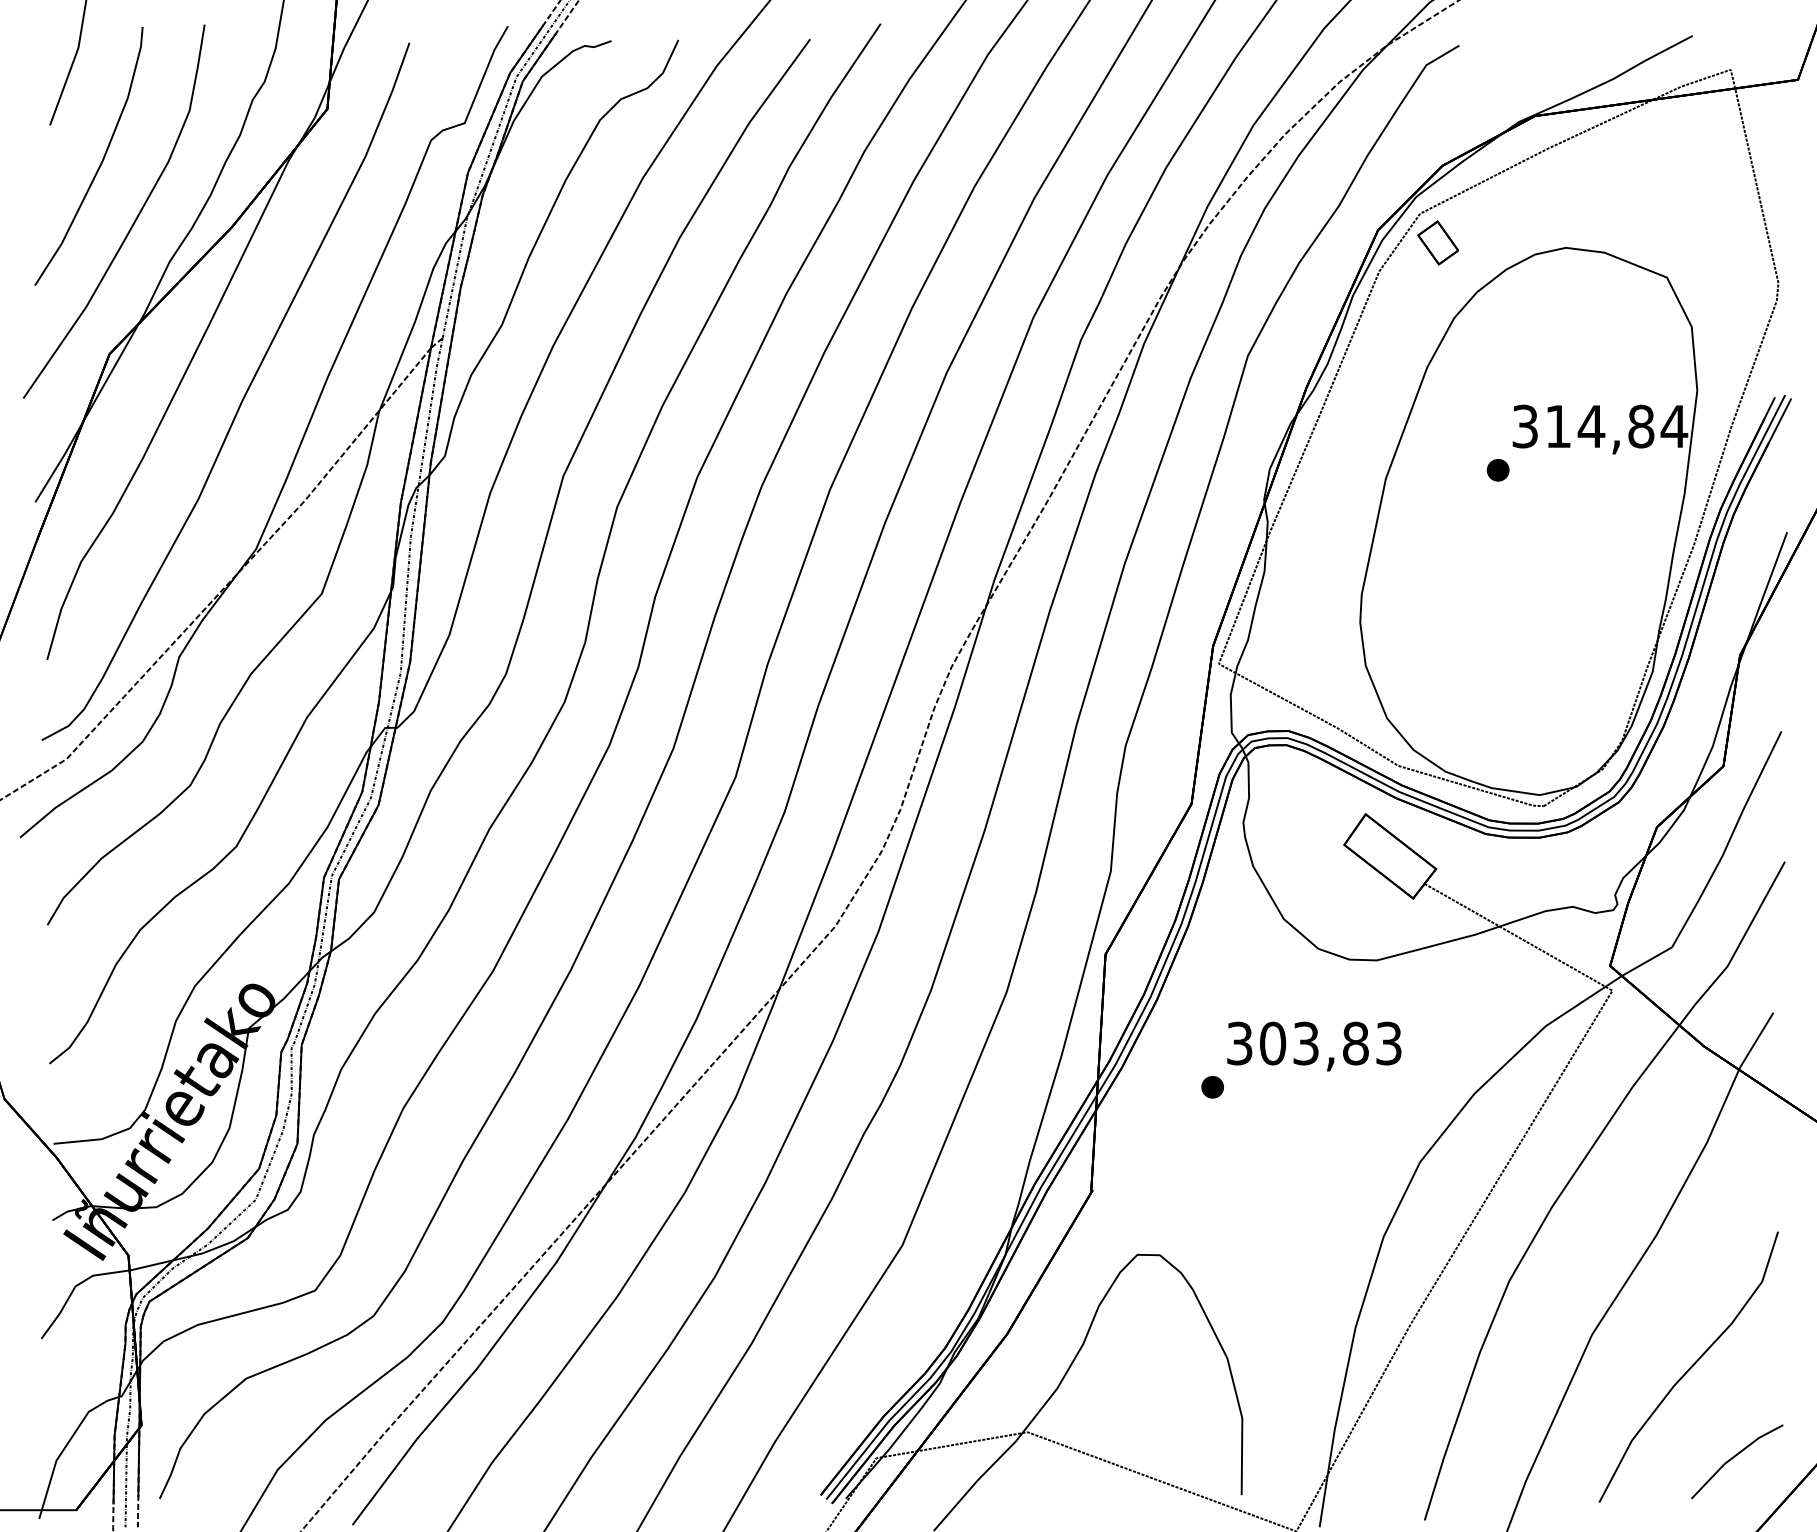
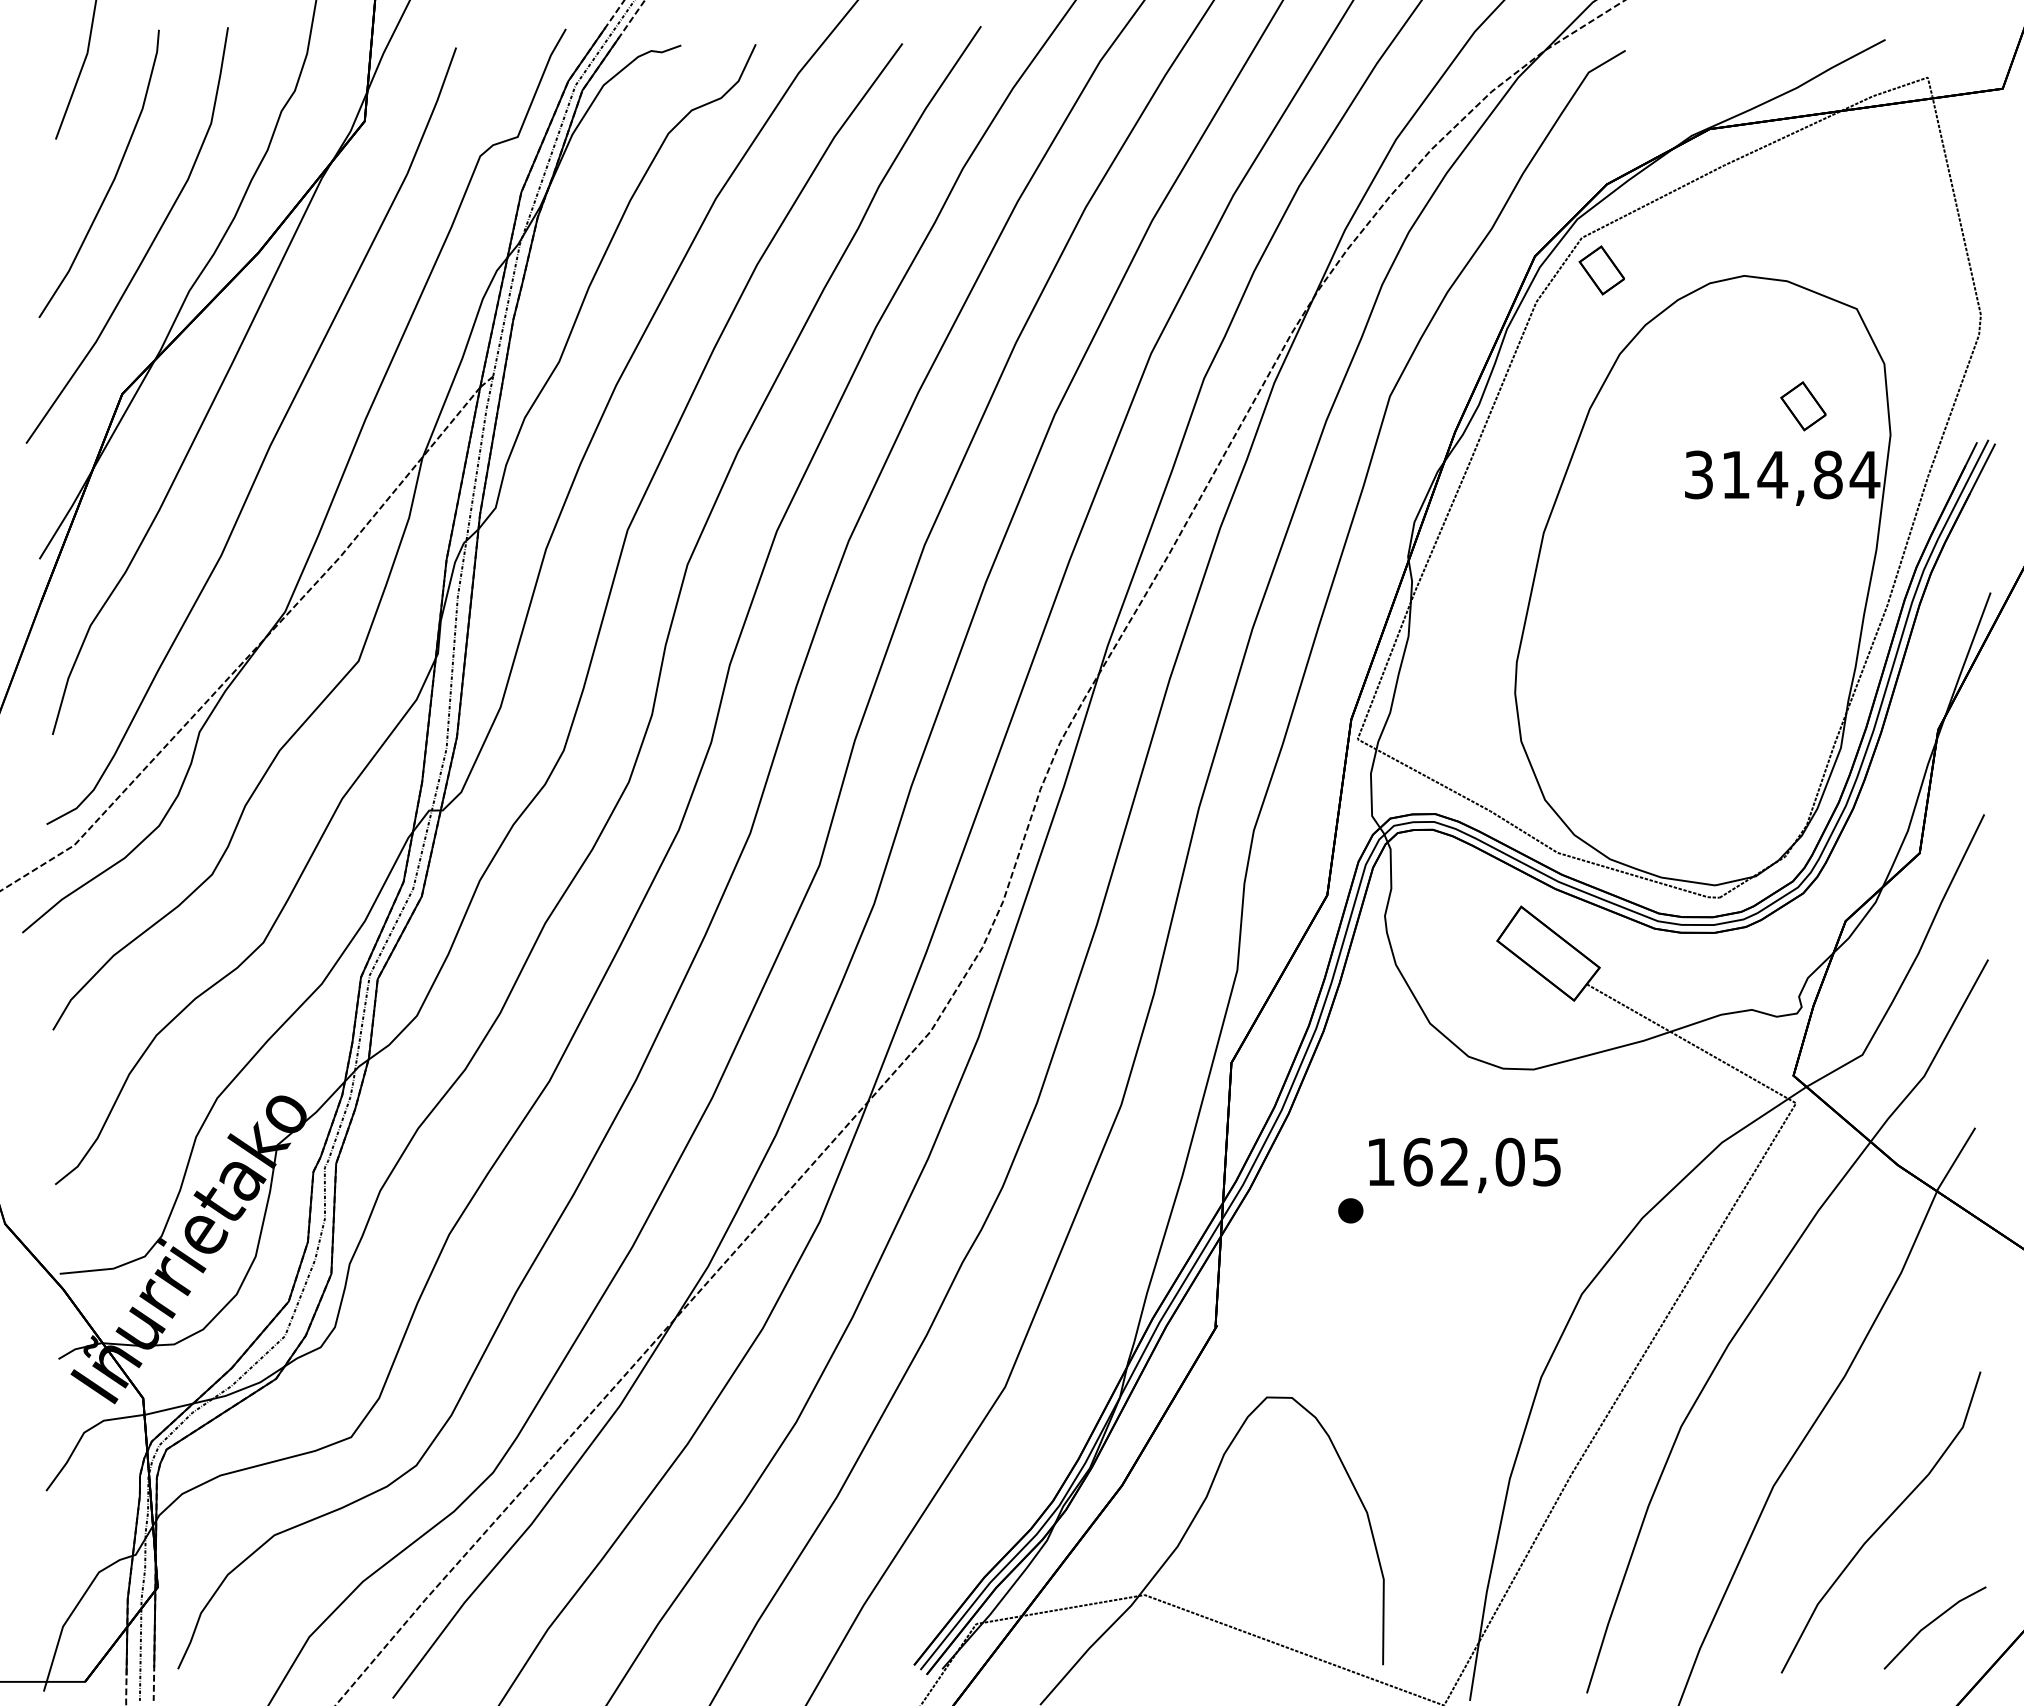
part: (1618, 364) -> (1802, 405), added
part: (1497, 470) -> (1668, 523), removed
text: (1314, 1043) -> (1464, 1162), 303,83 -> 162,05

